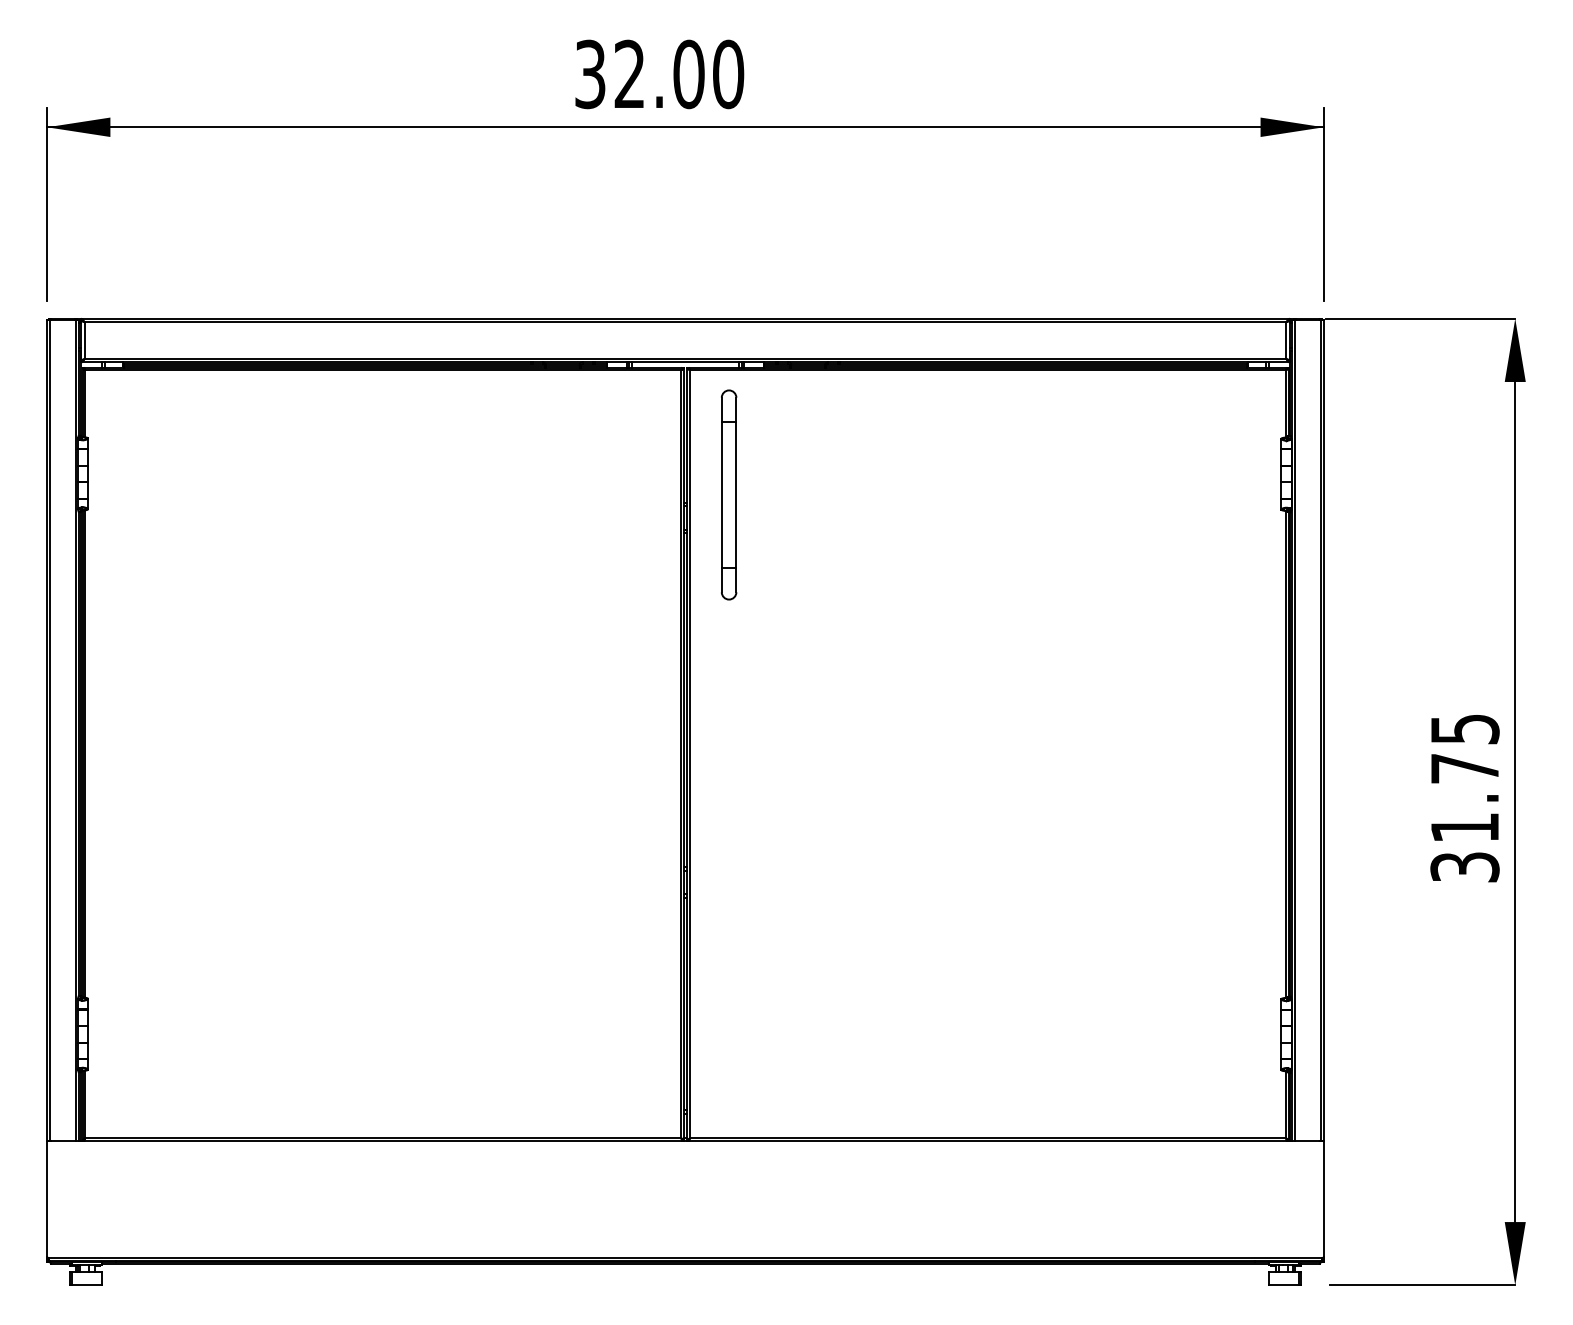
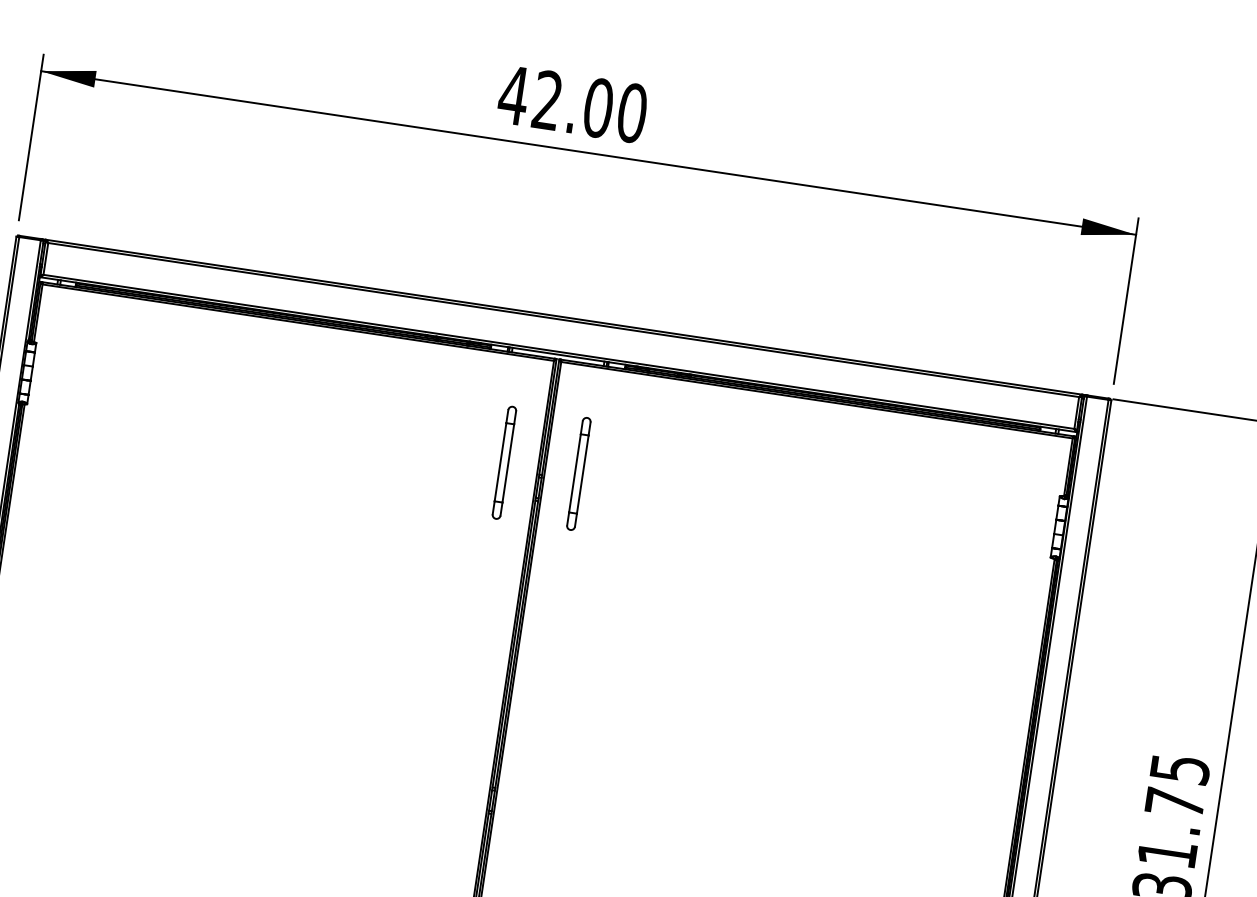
text: (589, 74) -> (513, 95), 32.00 -> 42.00
part: (641, 494) -> (503, 462), added
part: (728, 494) -> (578, 473), size x0.62

